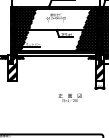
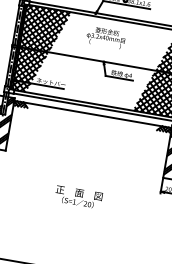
text: (69, 97) -> (77, 196), moved

